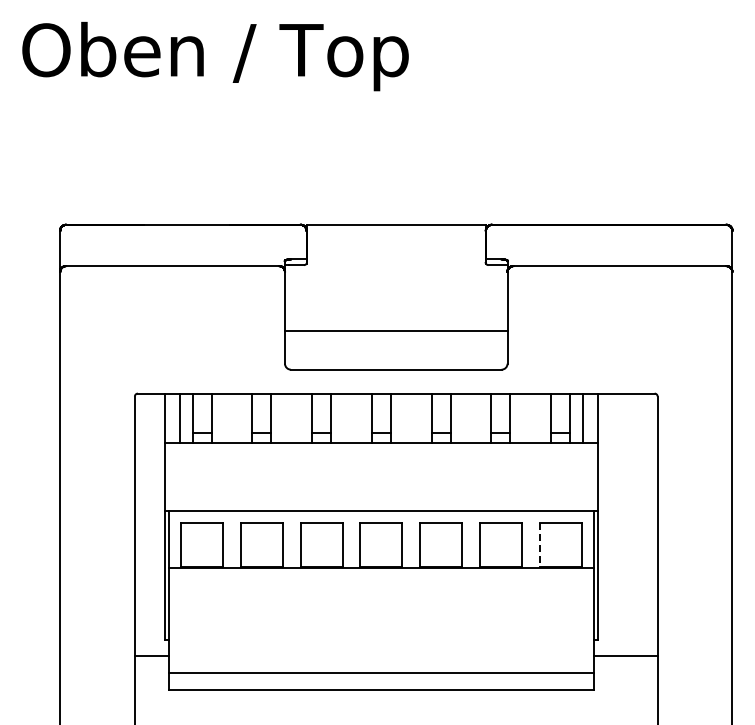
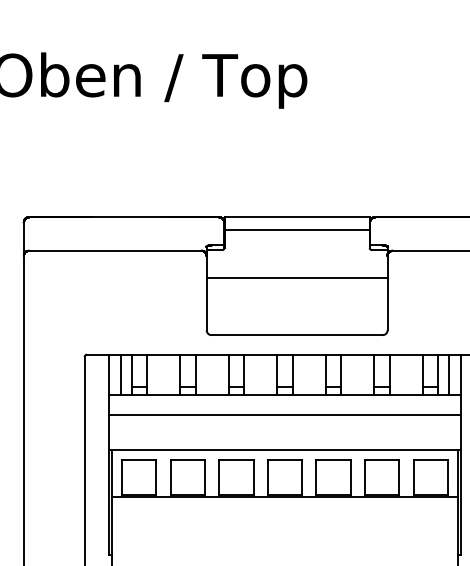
line: (396, 239) -> (297, 229), added
line: (396, 330) -> (297, 278), moved
line: (380, 468) -> (284, 415), added
line: (539, 545) -> (413, 478), dashed -> solid

